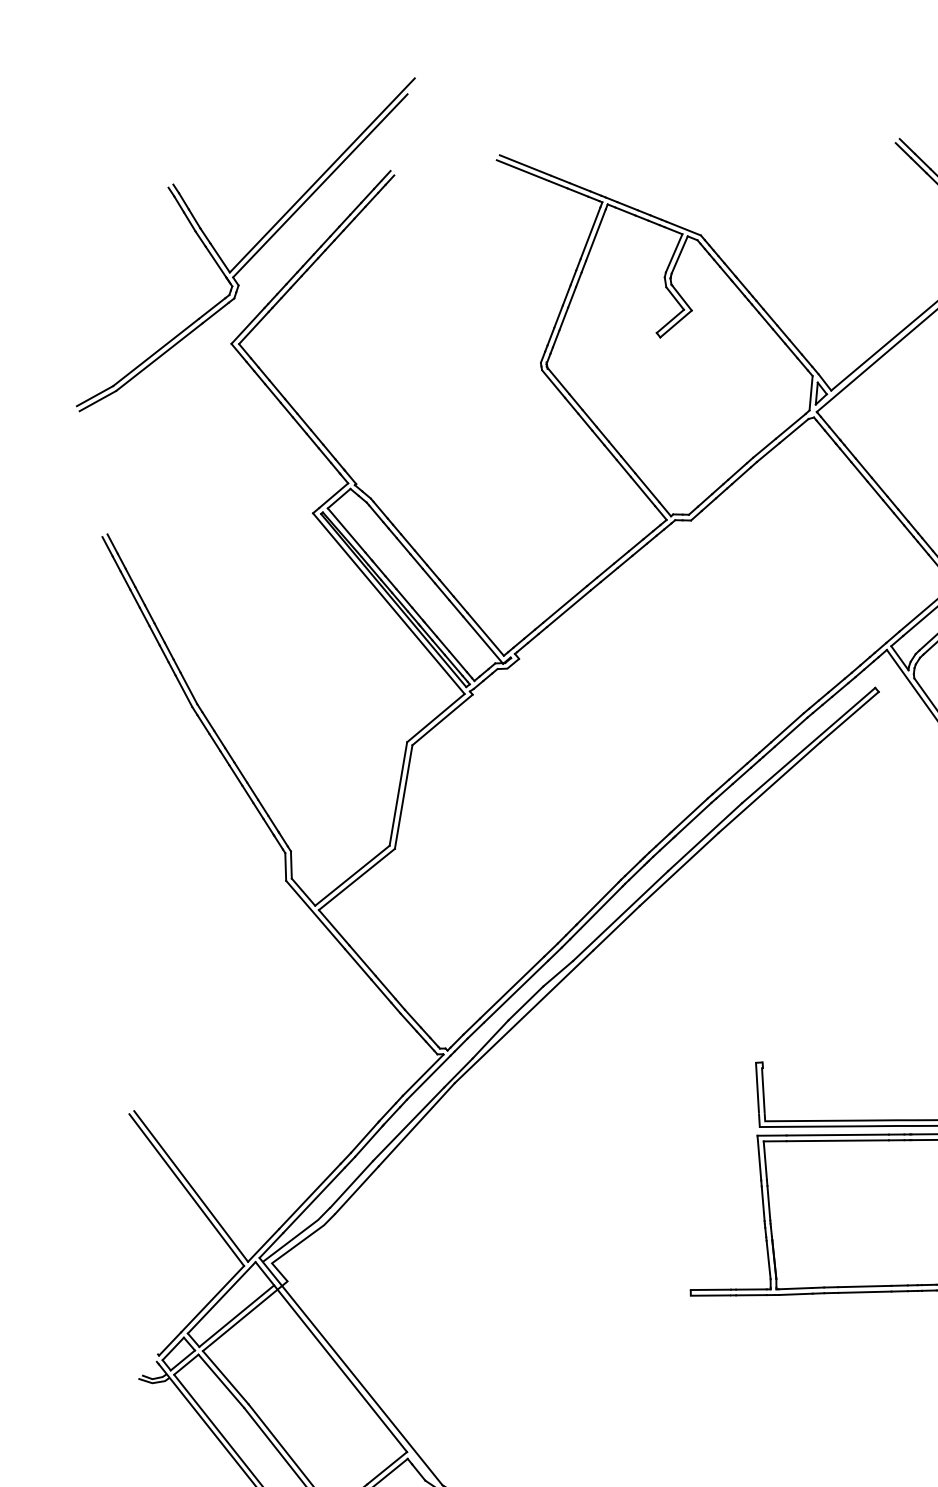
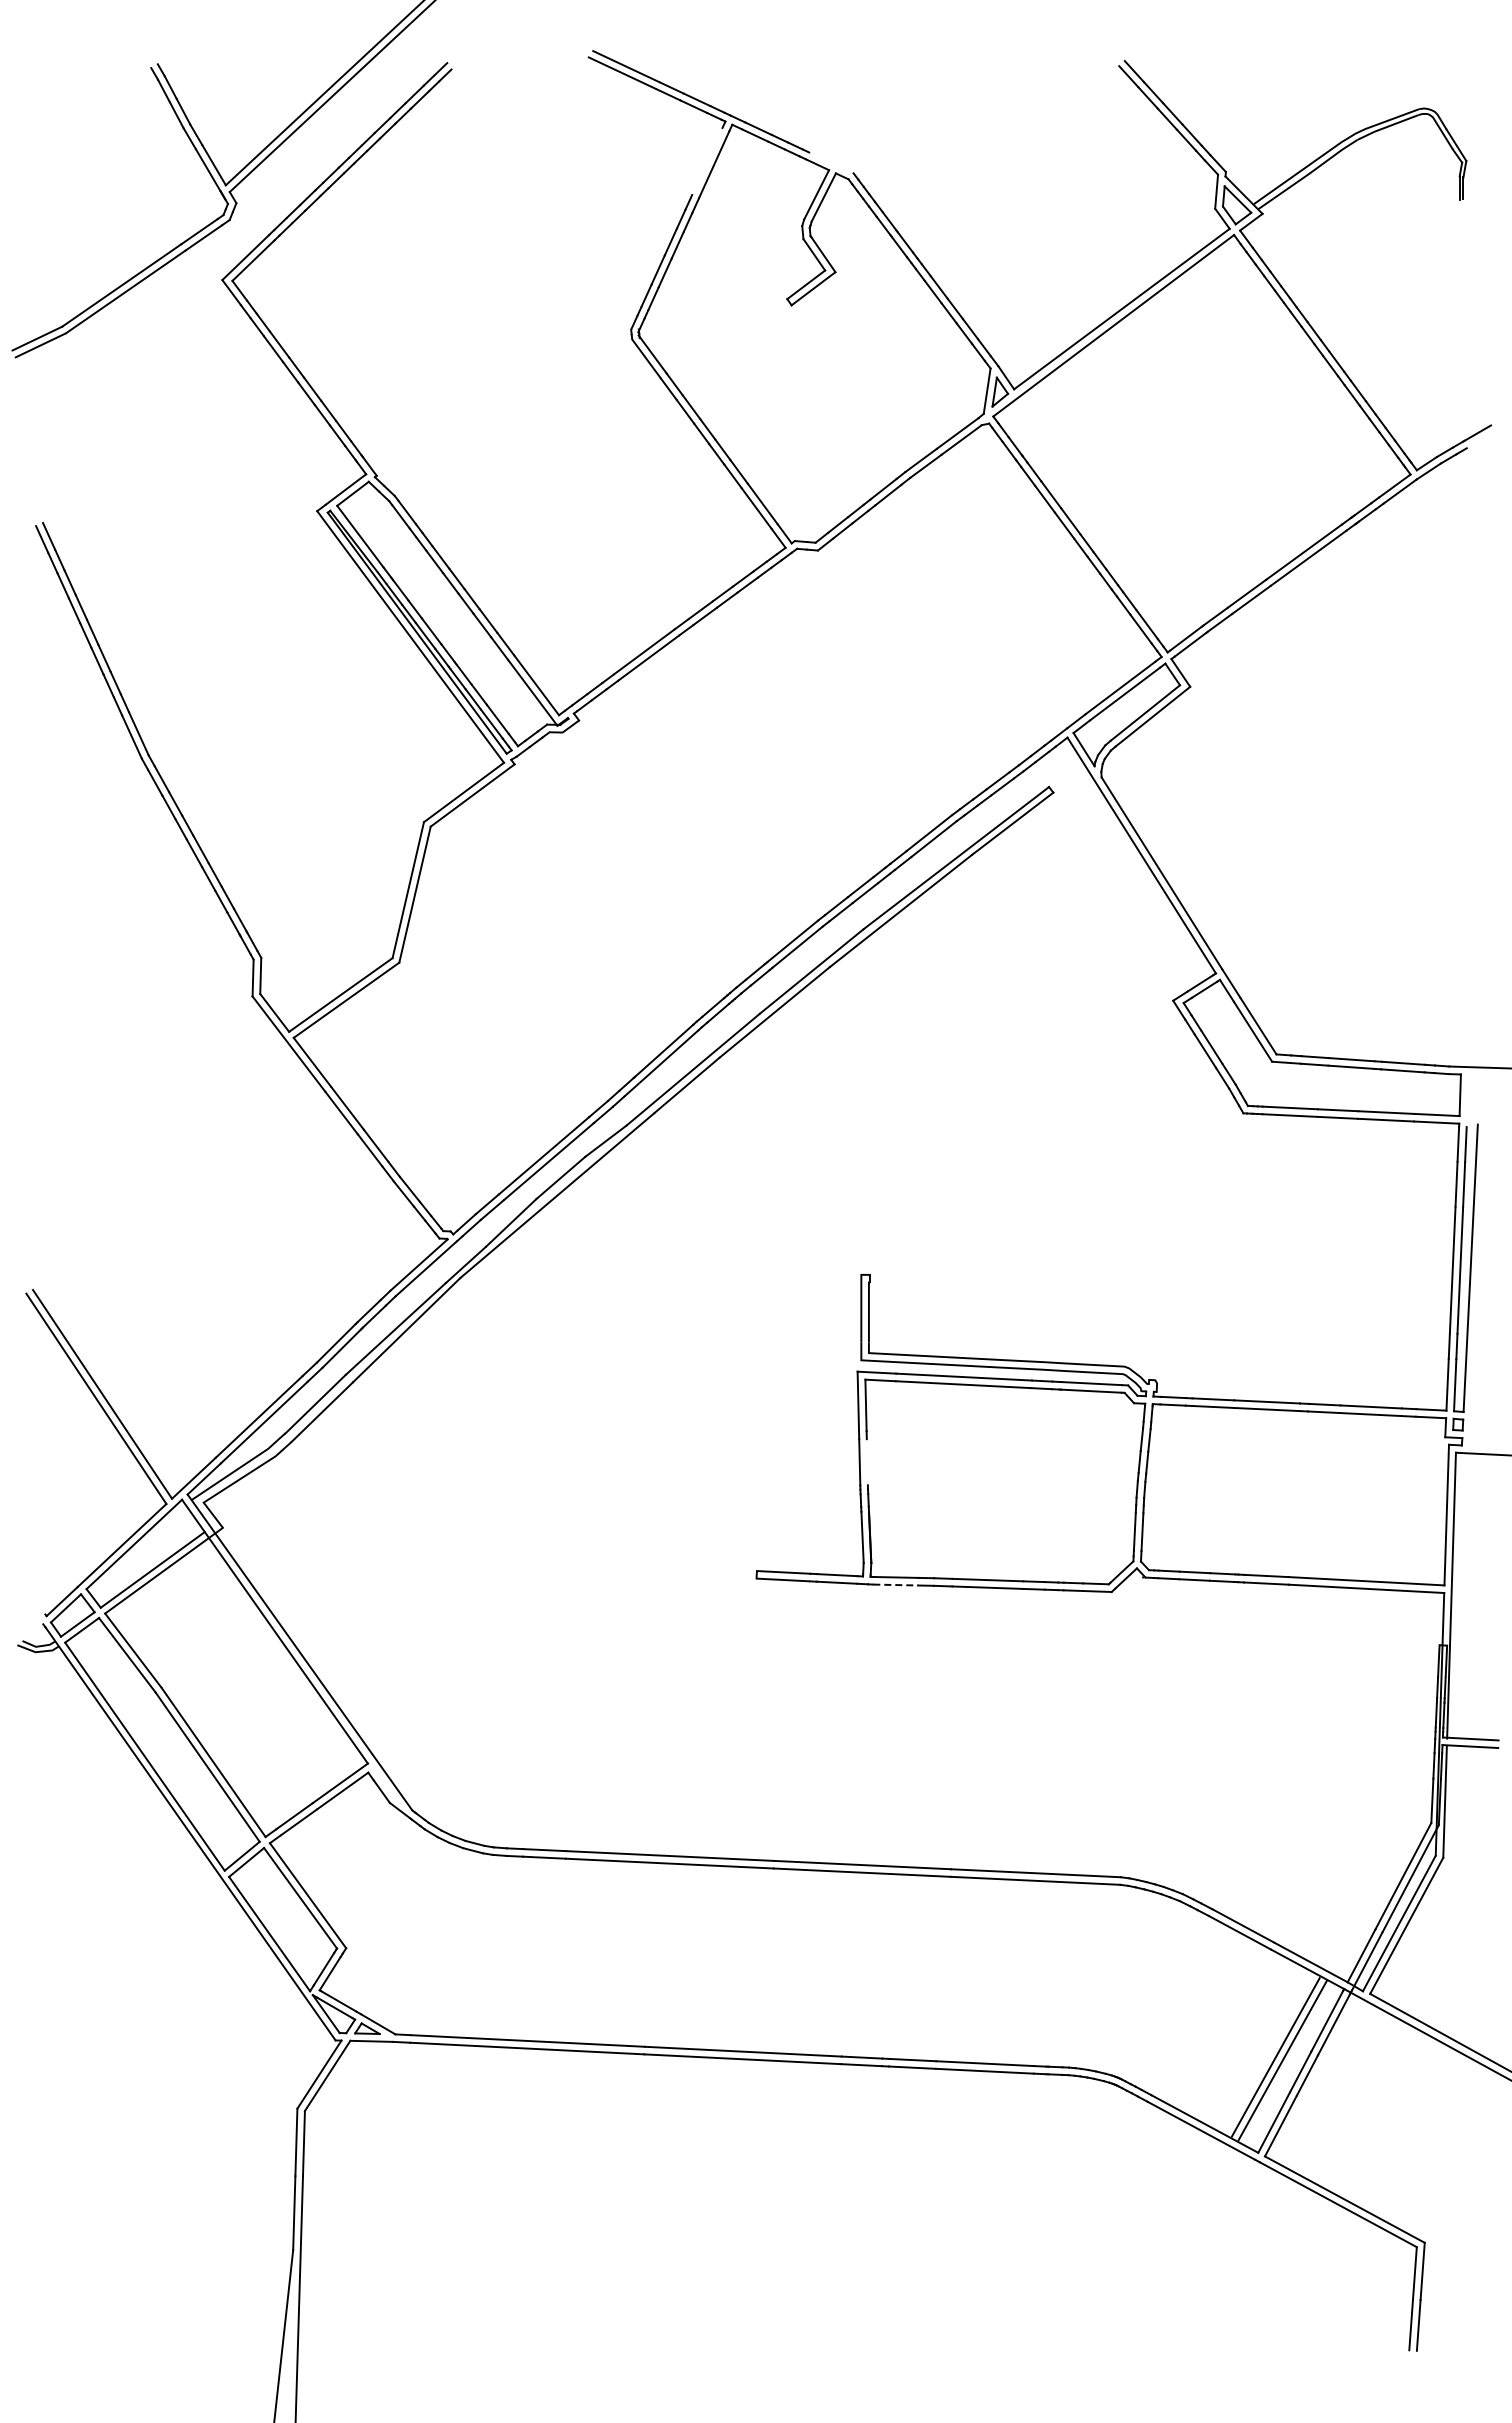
line: (683, 228) -> (831, 162), removed
line: (590, 233) -> (707, 161), removed
line: (768, 1203) -> (866, 1462), removed
line: (796, 1294) -> (896, 1585), solid -> dashed

